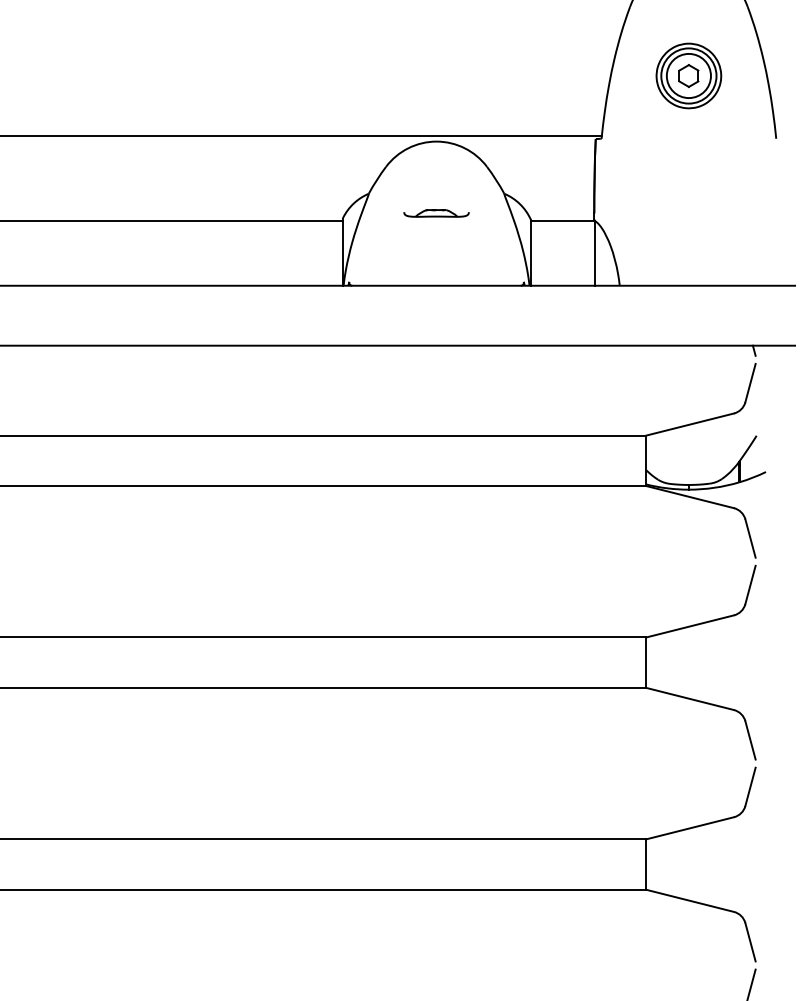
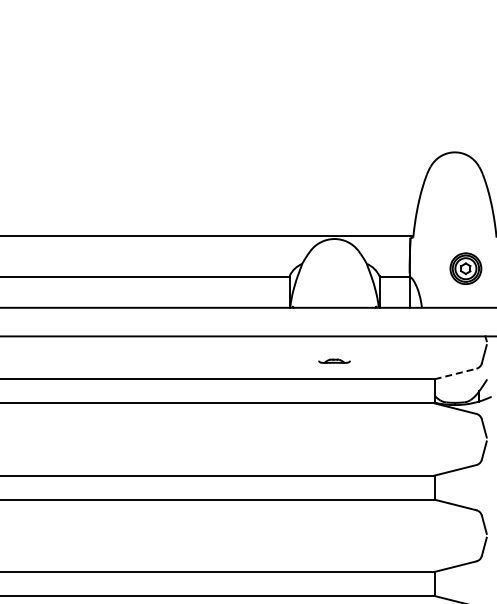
part: (688, 75) -> (465, 268), moved
part: (436, 211) -> (334, 360), moved
line: (690, 425) -> (455, 374), solid -> dashed

